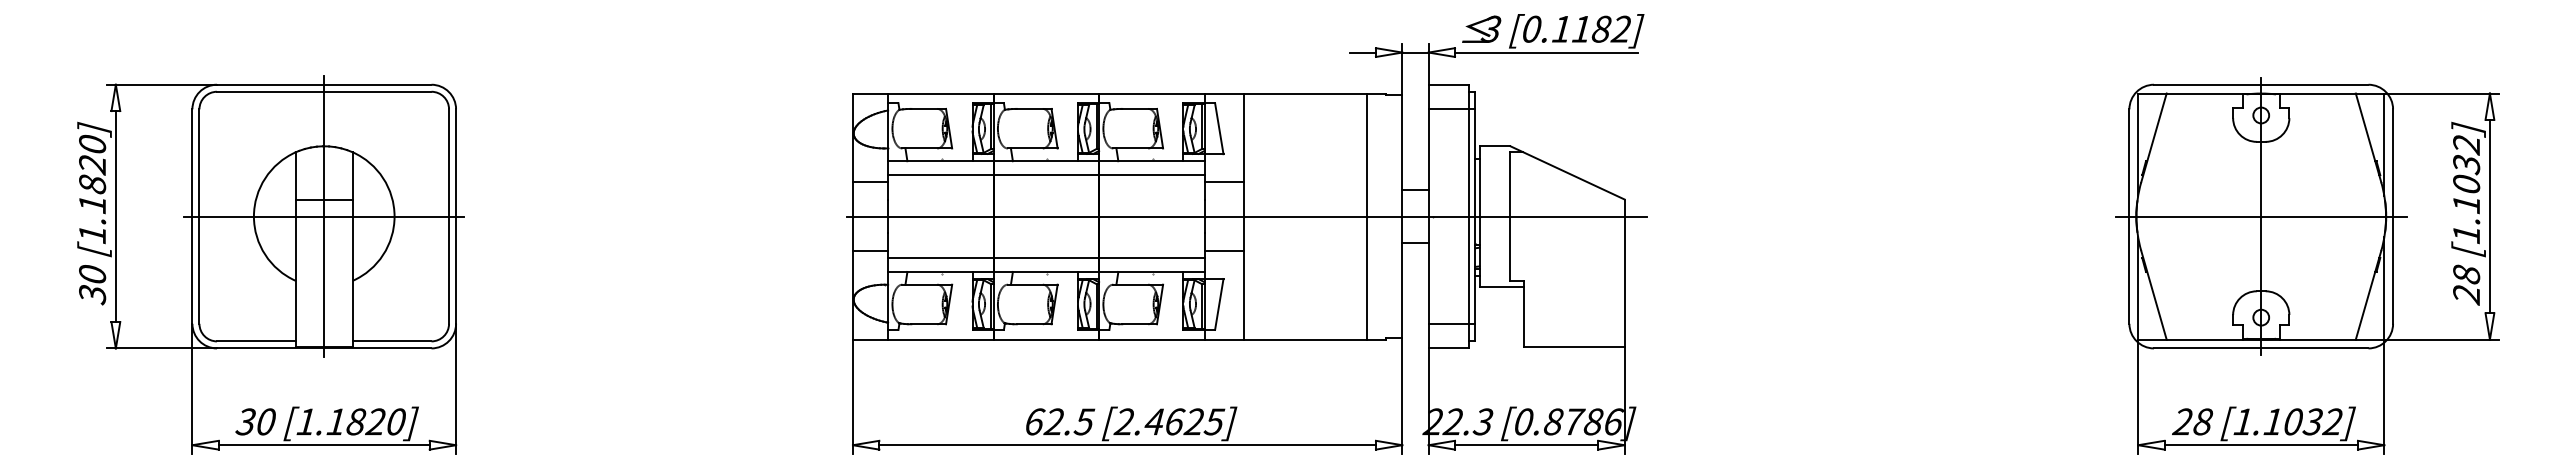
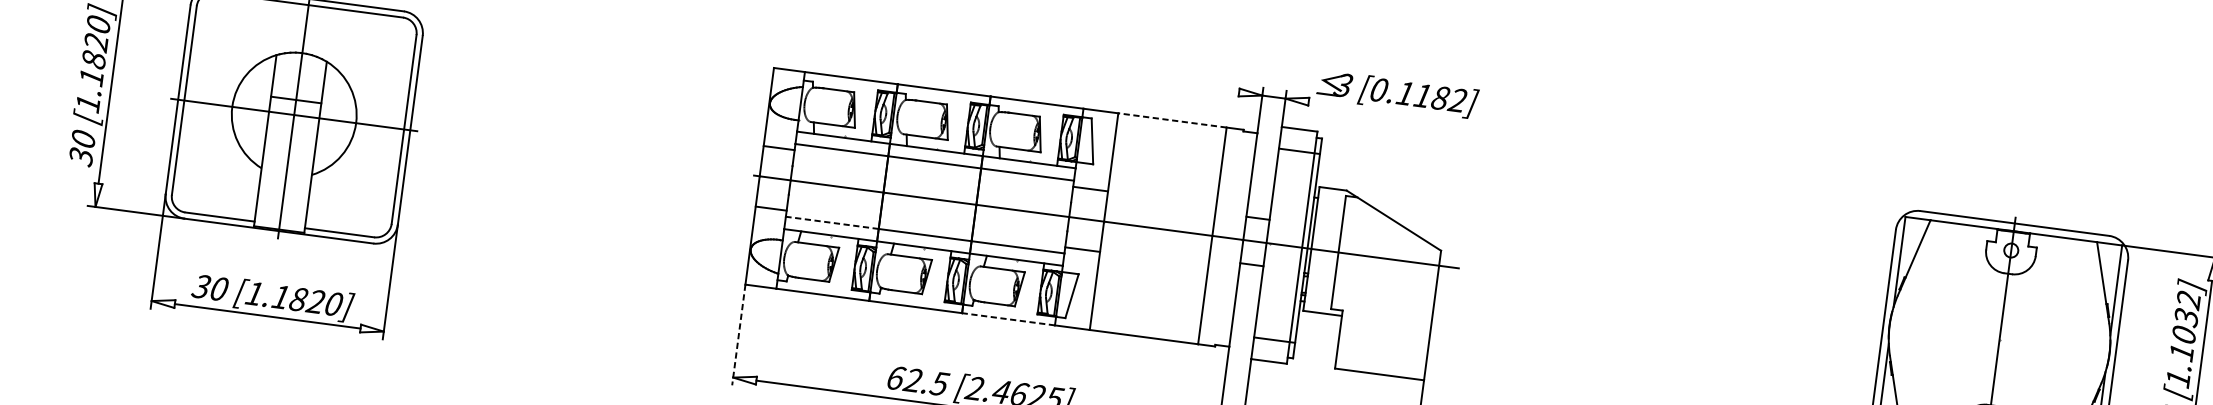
line: (1362, 52) -> (1227, 90), removed
line: (1546, 52) -> (1389, 112), removed
line: (1305, 93) -> (1172, 120), solid -> dashed
line: (2260, 216) -> (1998, 339), removed
line: (940, 257) -> (832, 222), solid -> dashed
line: (1151, 339) -> (1008, 319), solid -> dashed
line: (852, 397) -> (738, 335), solid -> dashed

